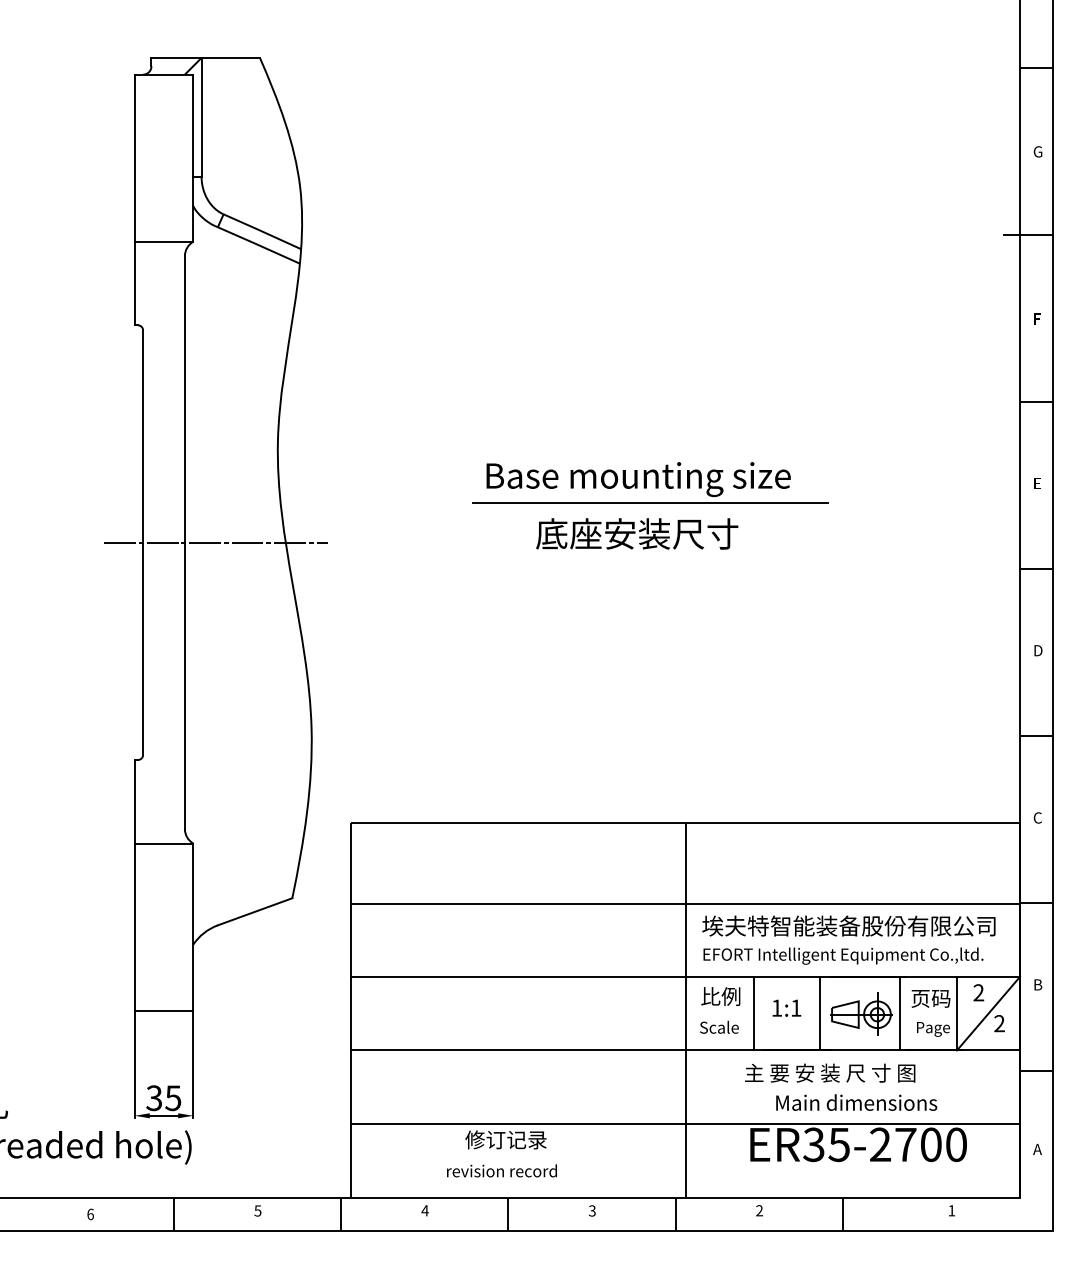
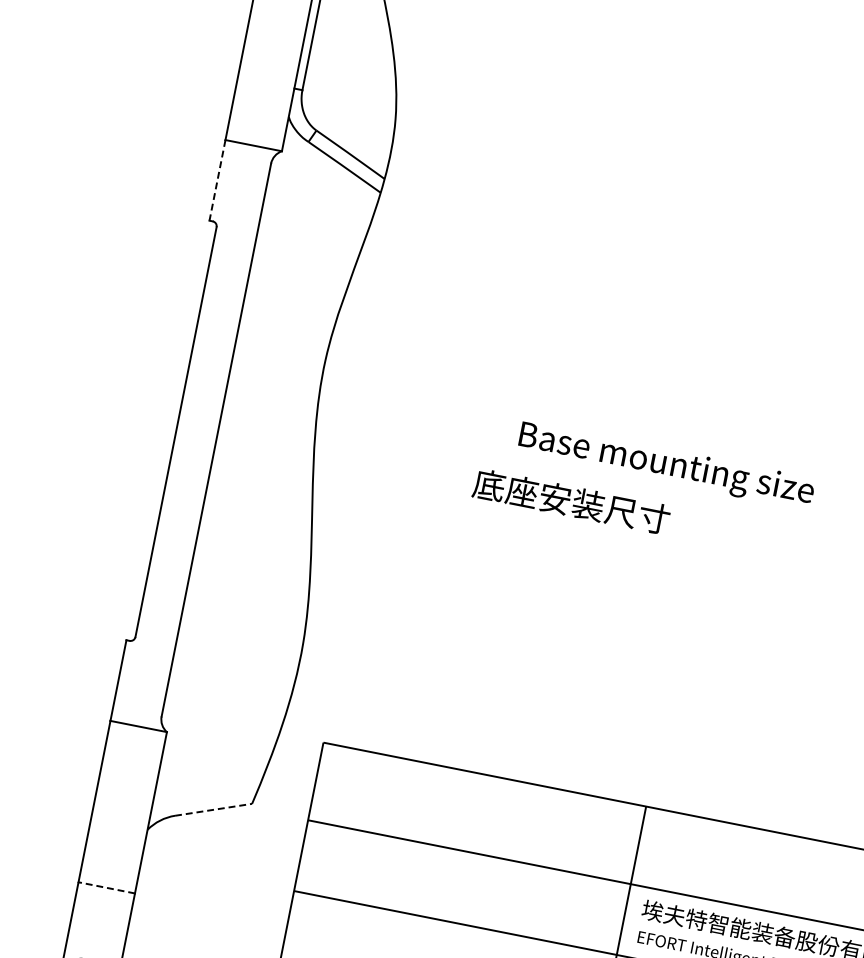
line: (134, 283) -> (217, 180), solid -> dashed
line: (650, 502) -> (673, 490), removed
text: (637, 533) -> (572, 501), moved
line: (215, 542) -> (245, 445), removed
line: (255, 911) -> (214, 809), solid -> dashed
line: (163, 1010) -> (106, 887), solid -> dashed

